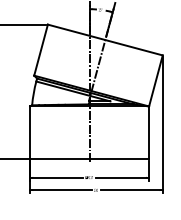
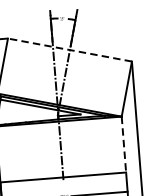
line: (104, 39) -> (69, 49), solid -> dashed
line: (149, 133) -> (124, 145), solid -> dashed

